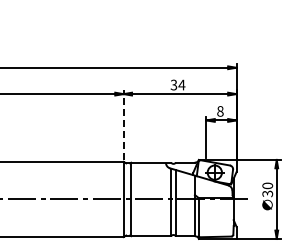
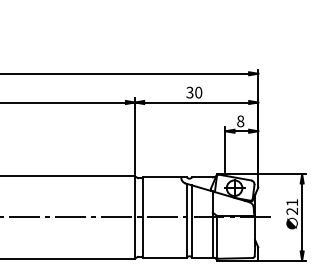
text: (181, 84) -> (198, 92), 34 -> 30
line: (123, 125) -> (134, 136), dashed -> solid
text: (267, 189) -> (292, 206), 30 -> 21

